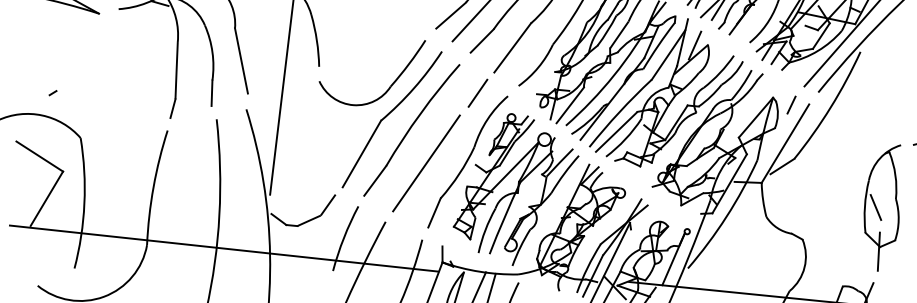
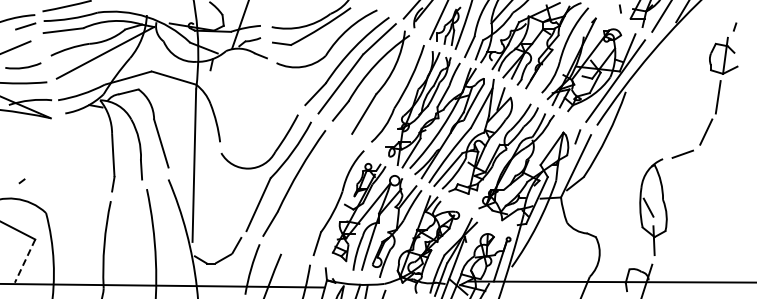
line: (478, 93) -> (341, 150), removed
line: (426, 162) -> (307, 206), removed
line: (47, 199) -> (25, 261), solid -> dashed

